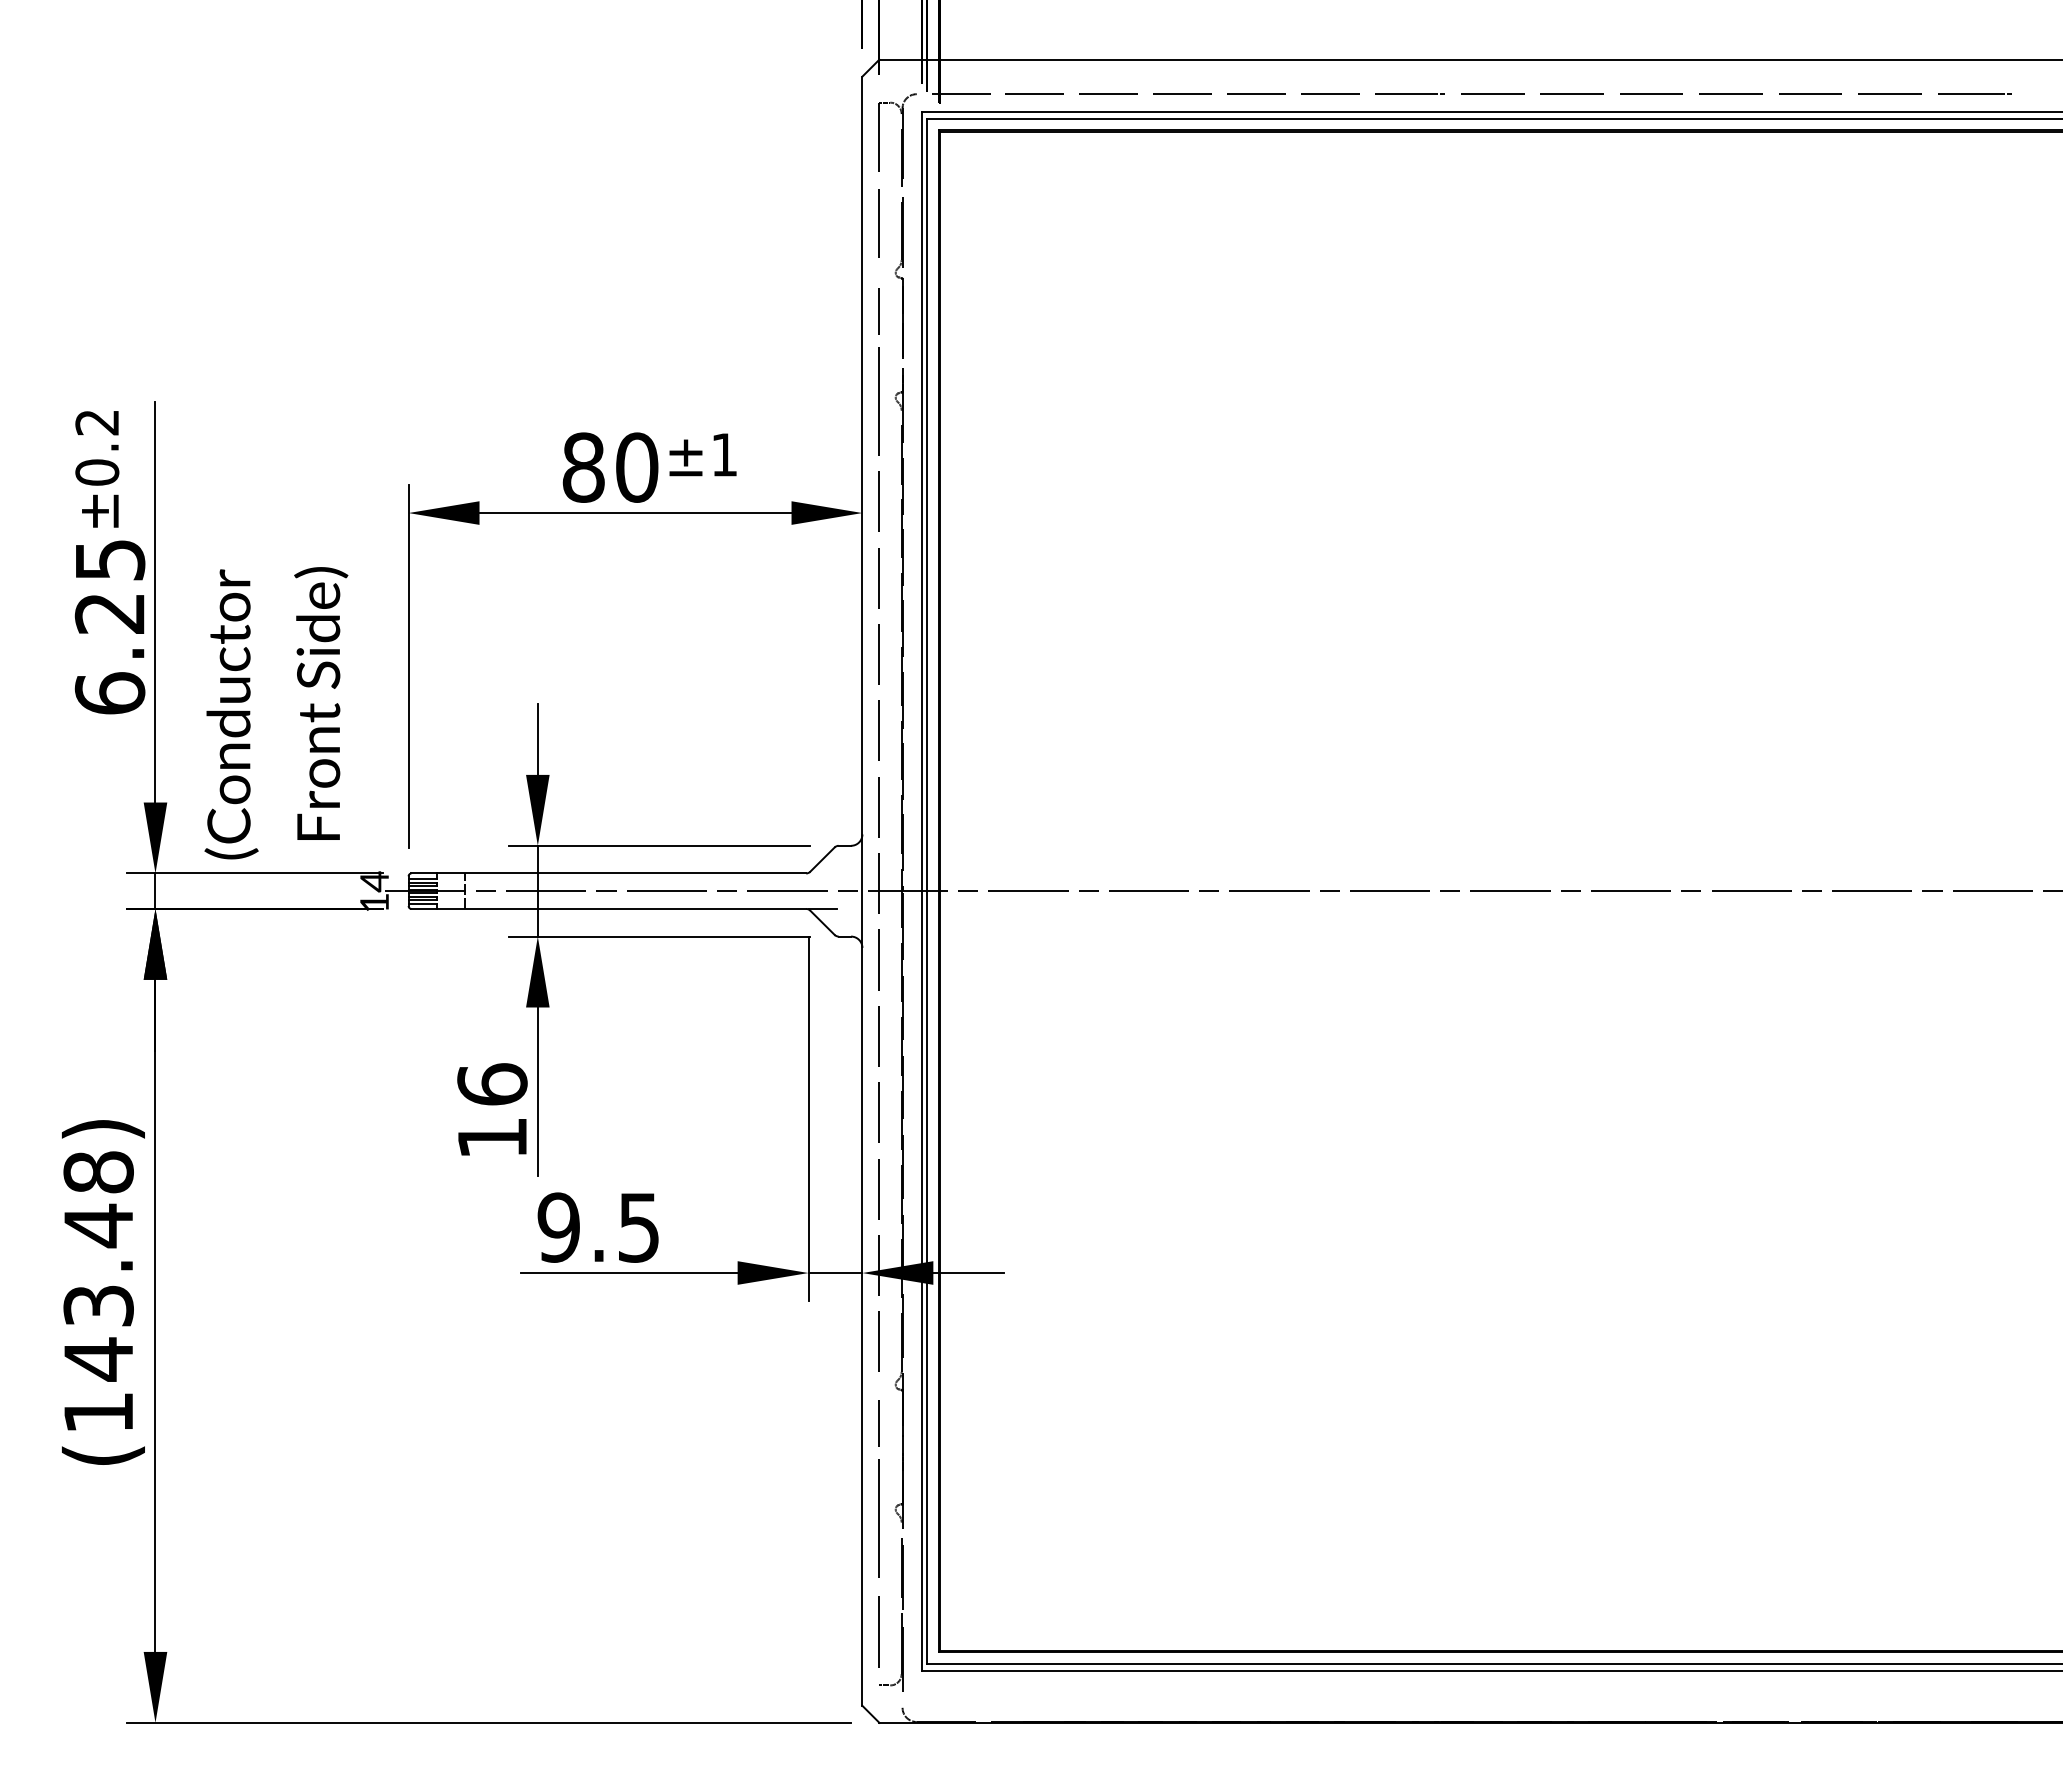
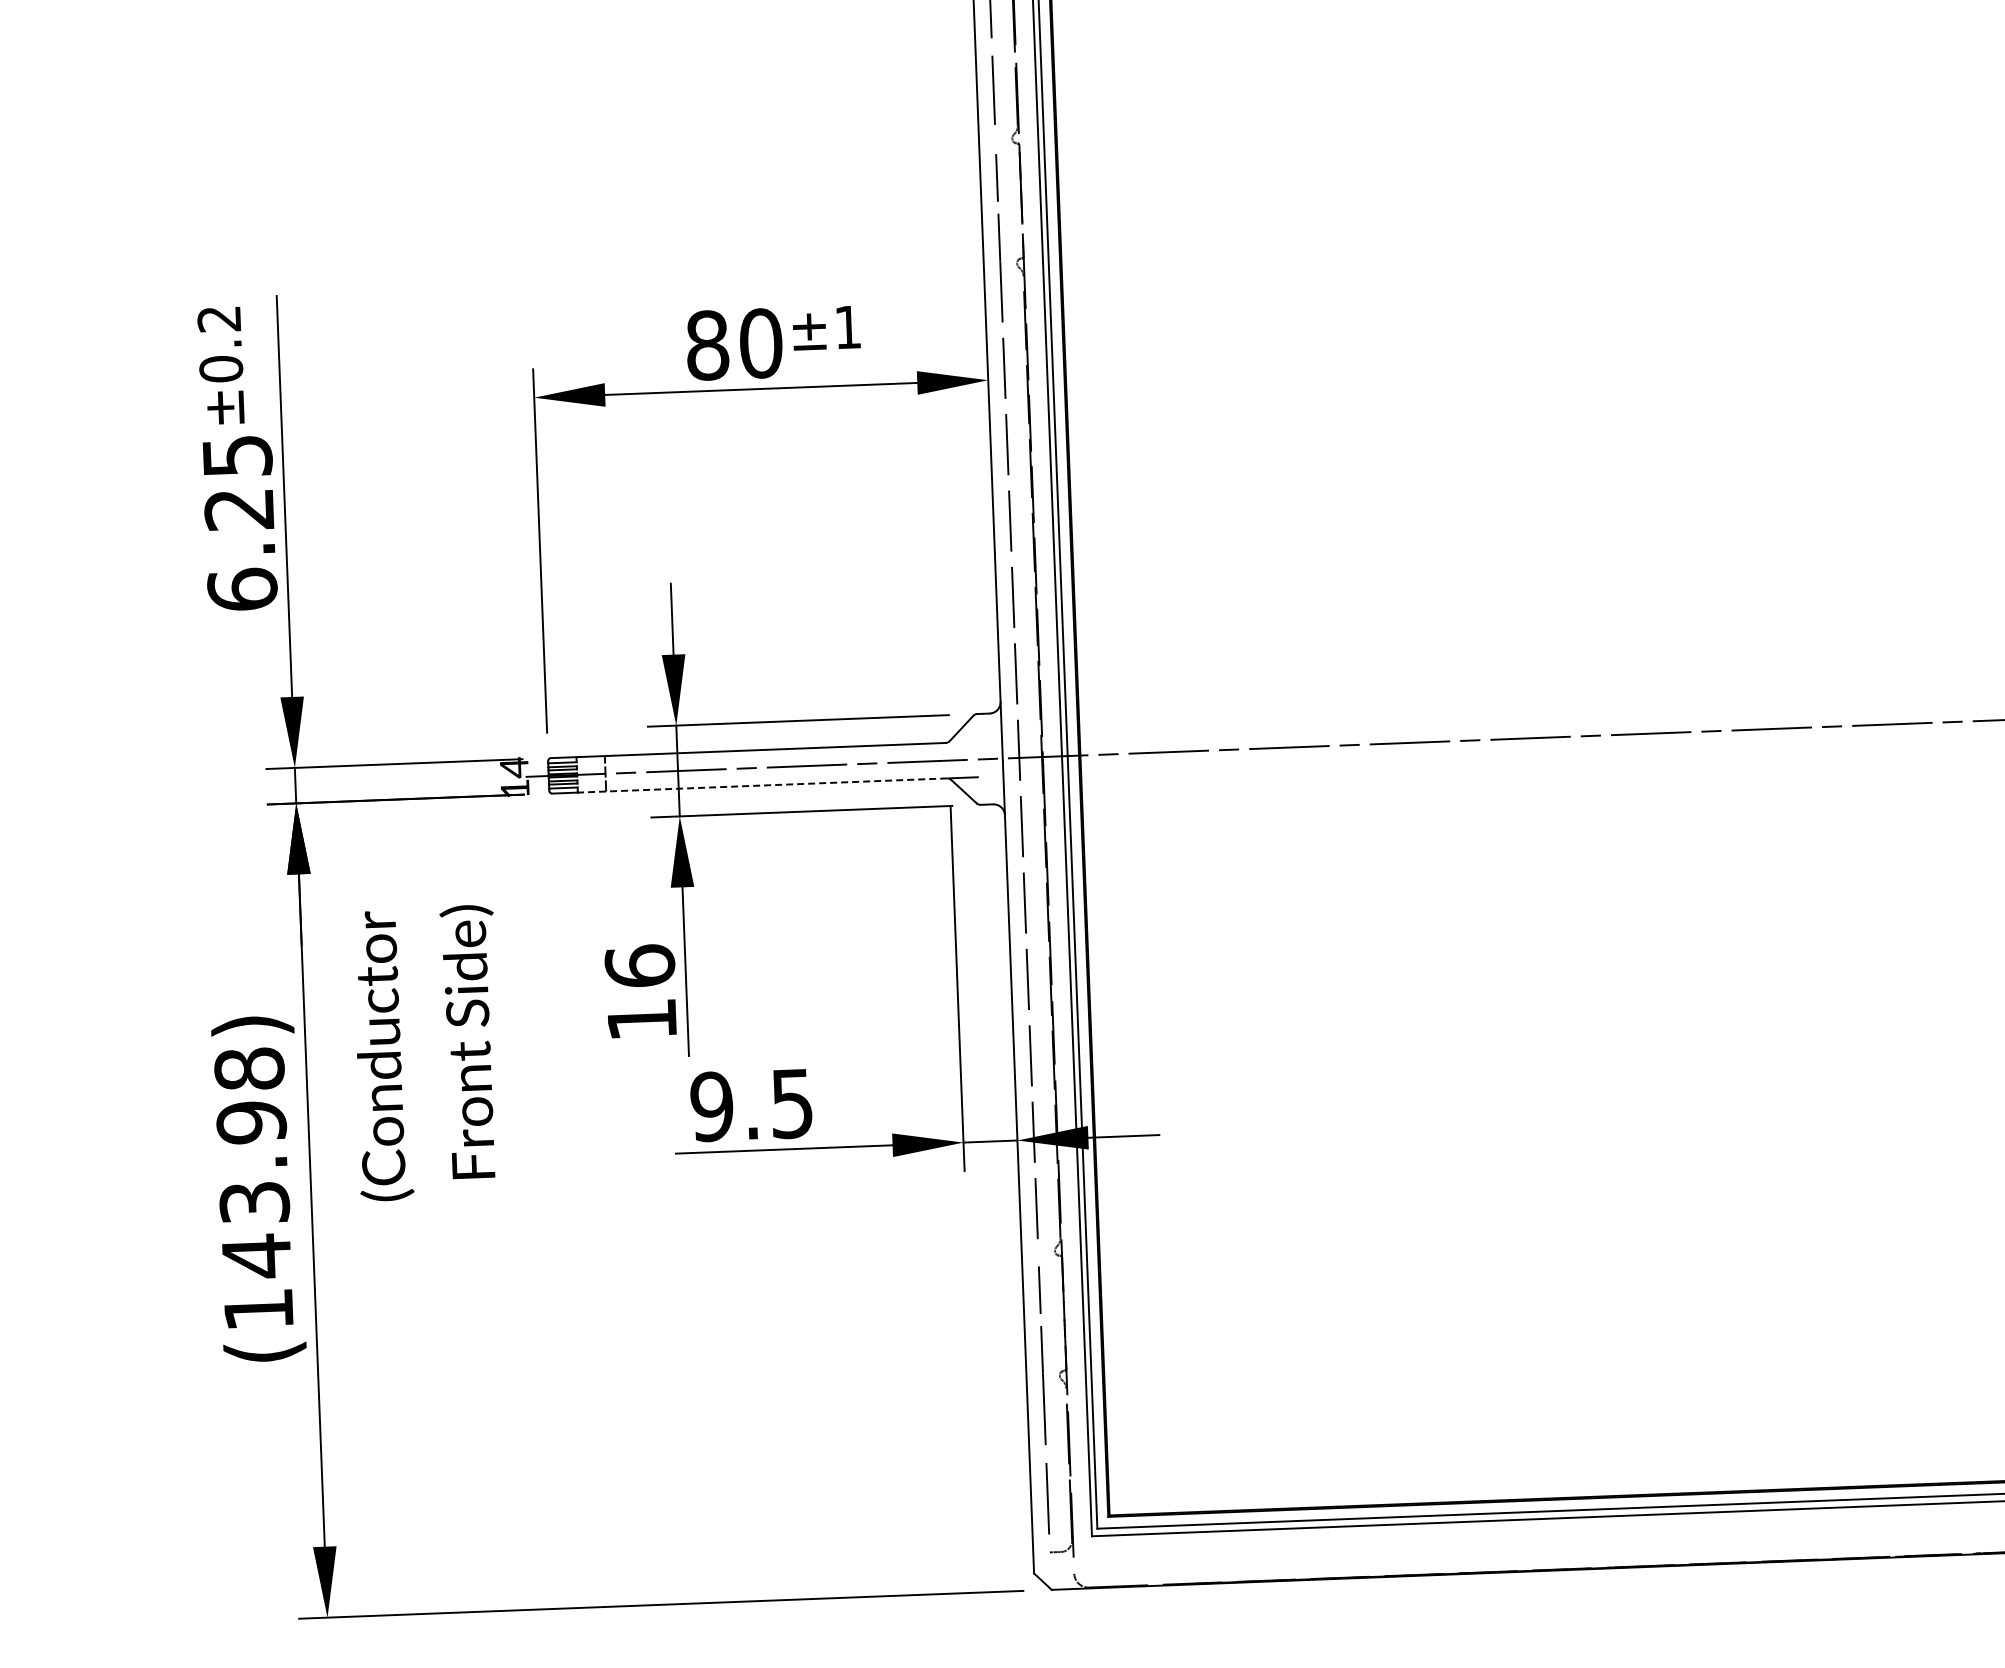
text: (276, 713) -> (427, 1053), moved
line: (621, 908) -> (762, 785), solid -> dashed
text: (98, 1225) -> (251, 1122), (143.48) -> (143.98)

